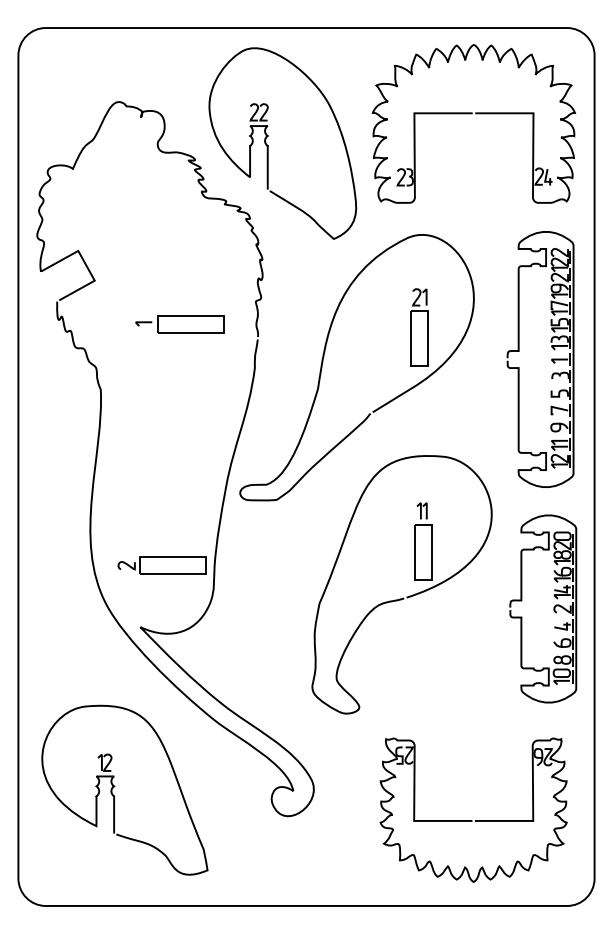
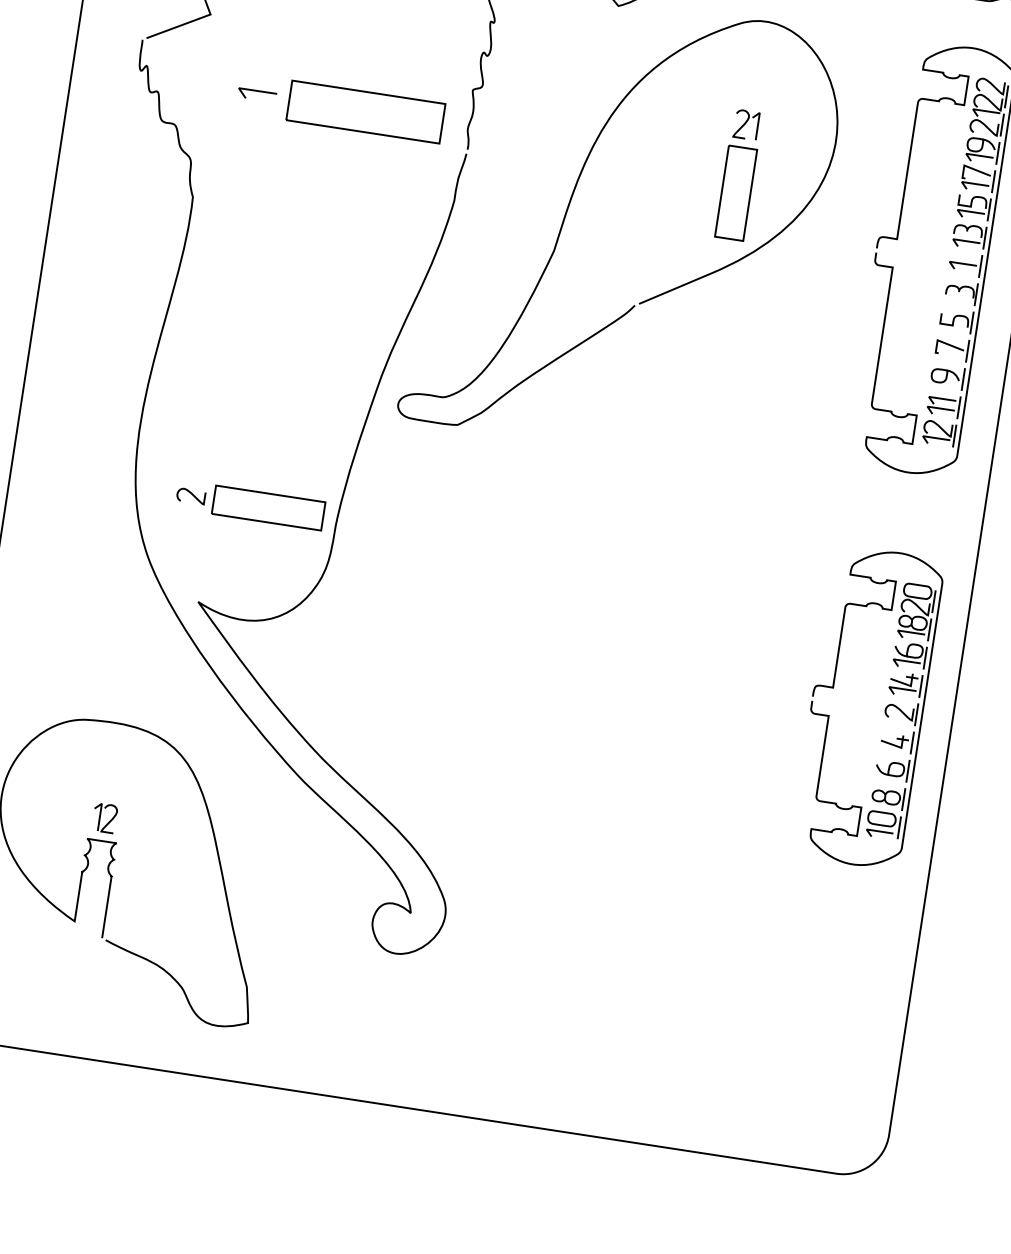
part: (179, 324) -> (340, 108), size x1.4
part: (406, 596) -> (648, 618), removed
part: (553, 608) -> (884, 709), moved
part: (472, 820) -> (700, 1007), removed

